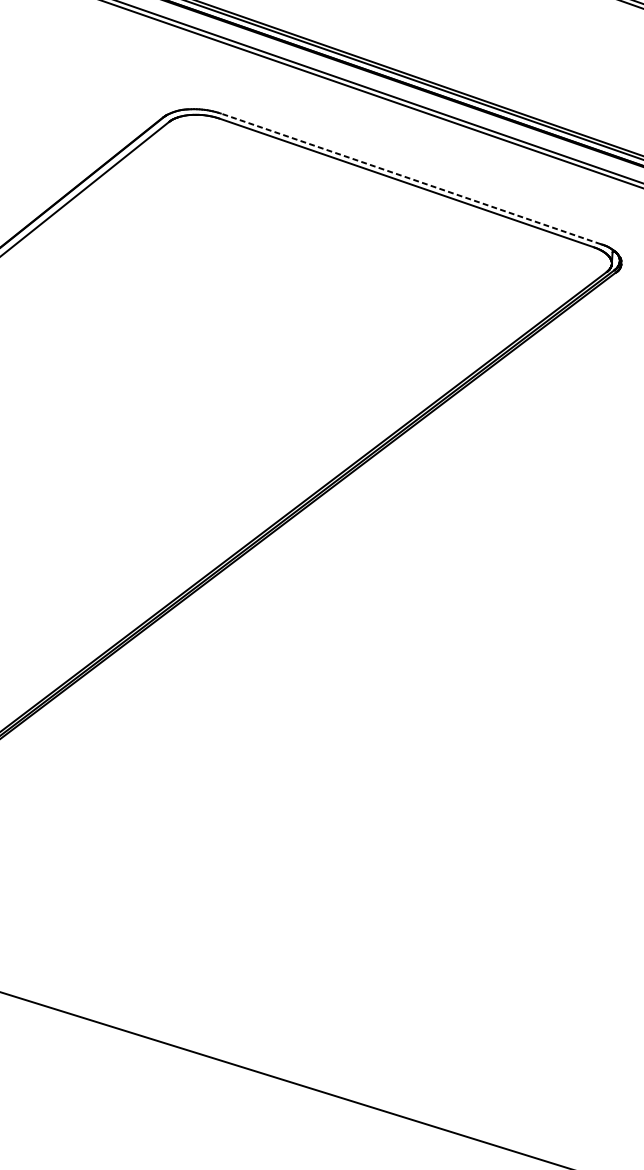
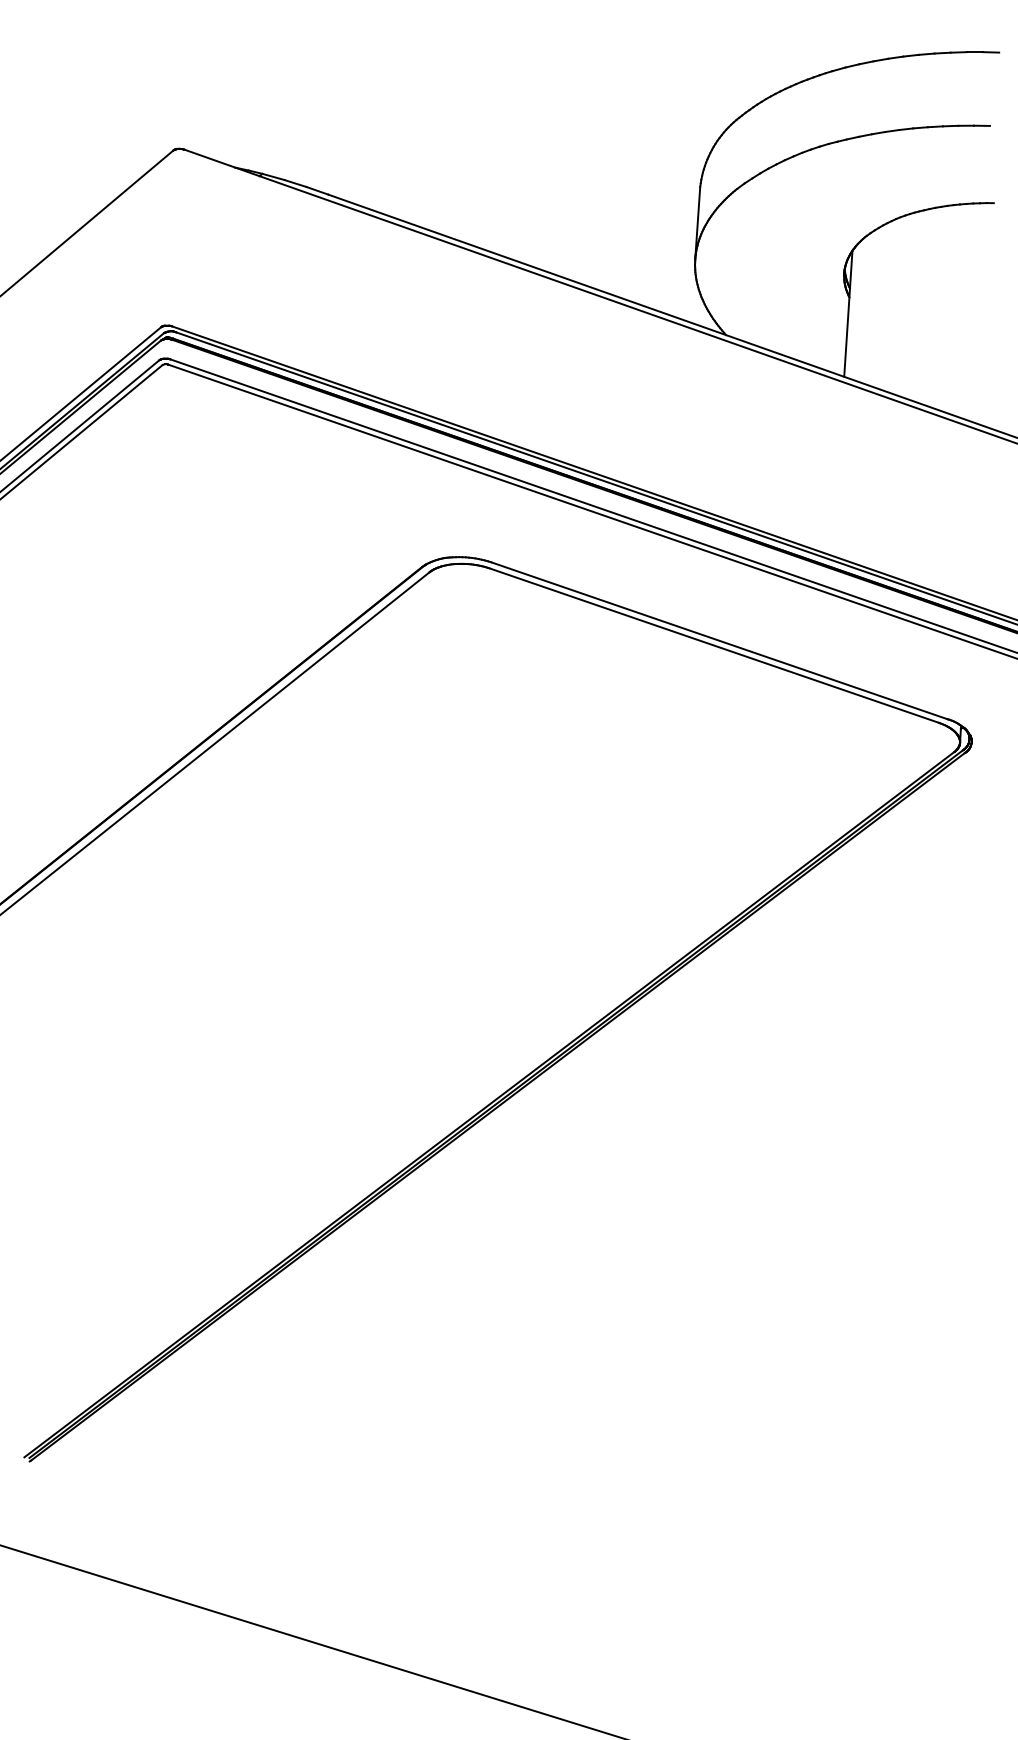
line: (410, 178) -> (718, 640), dashed -> solid

